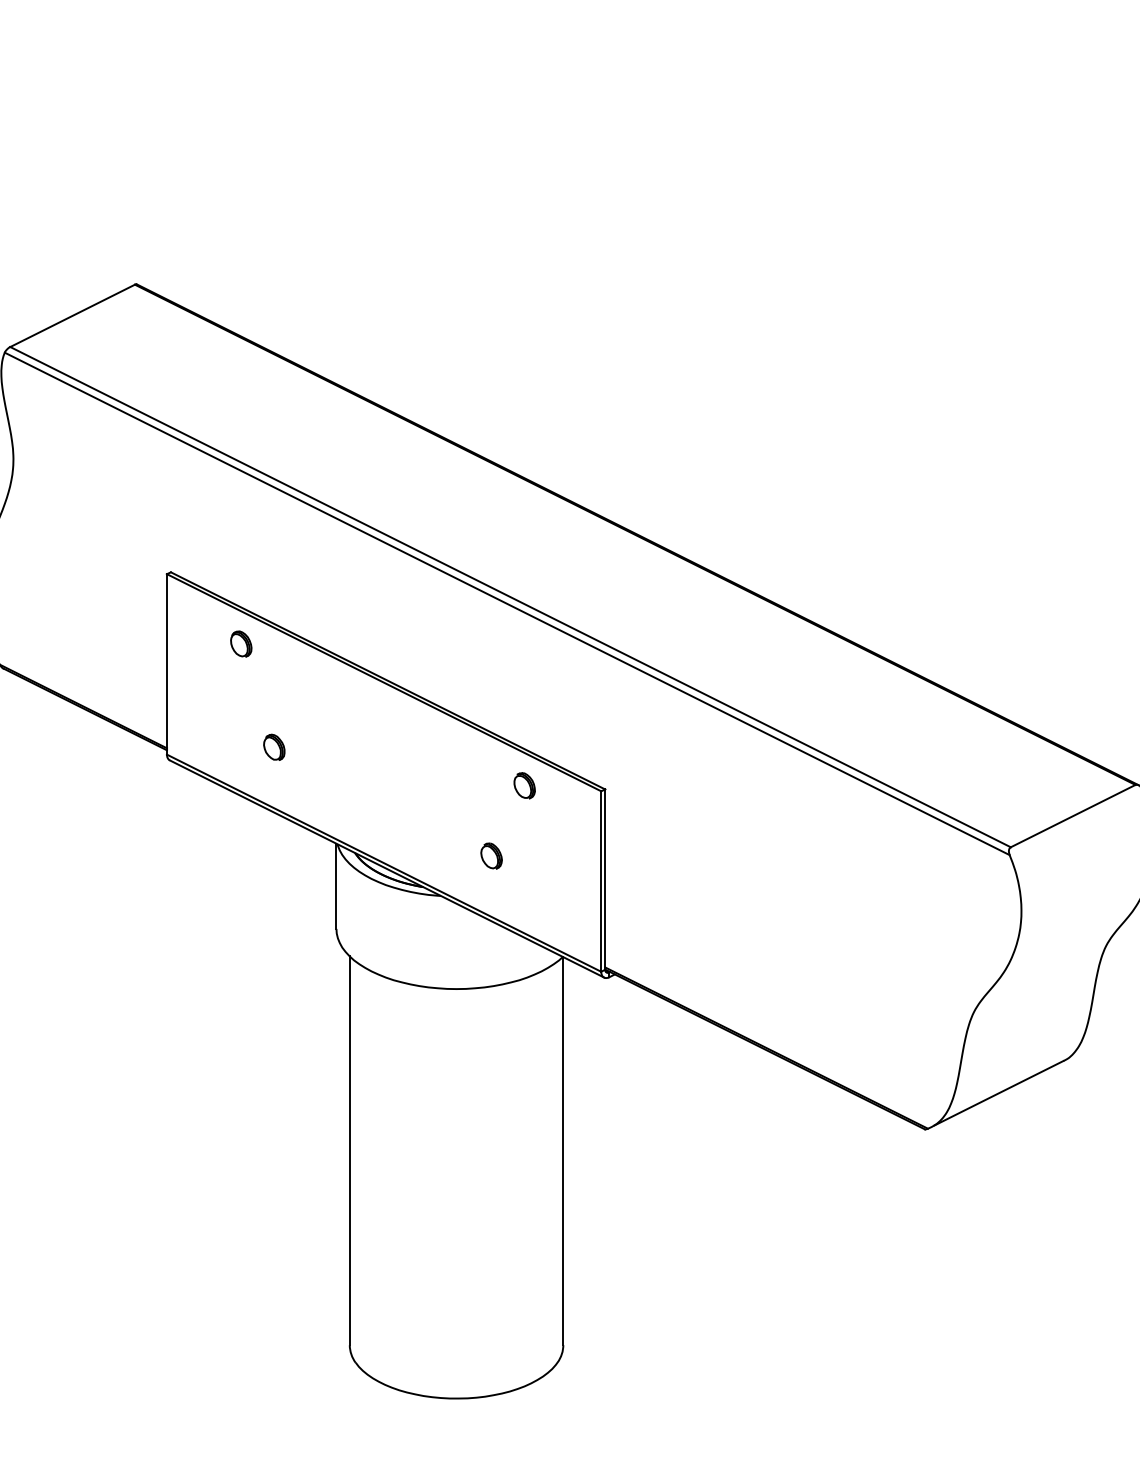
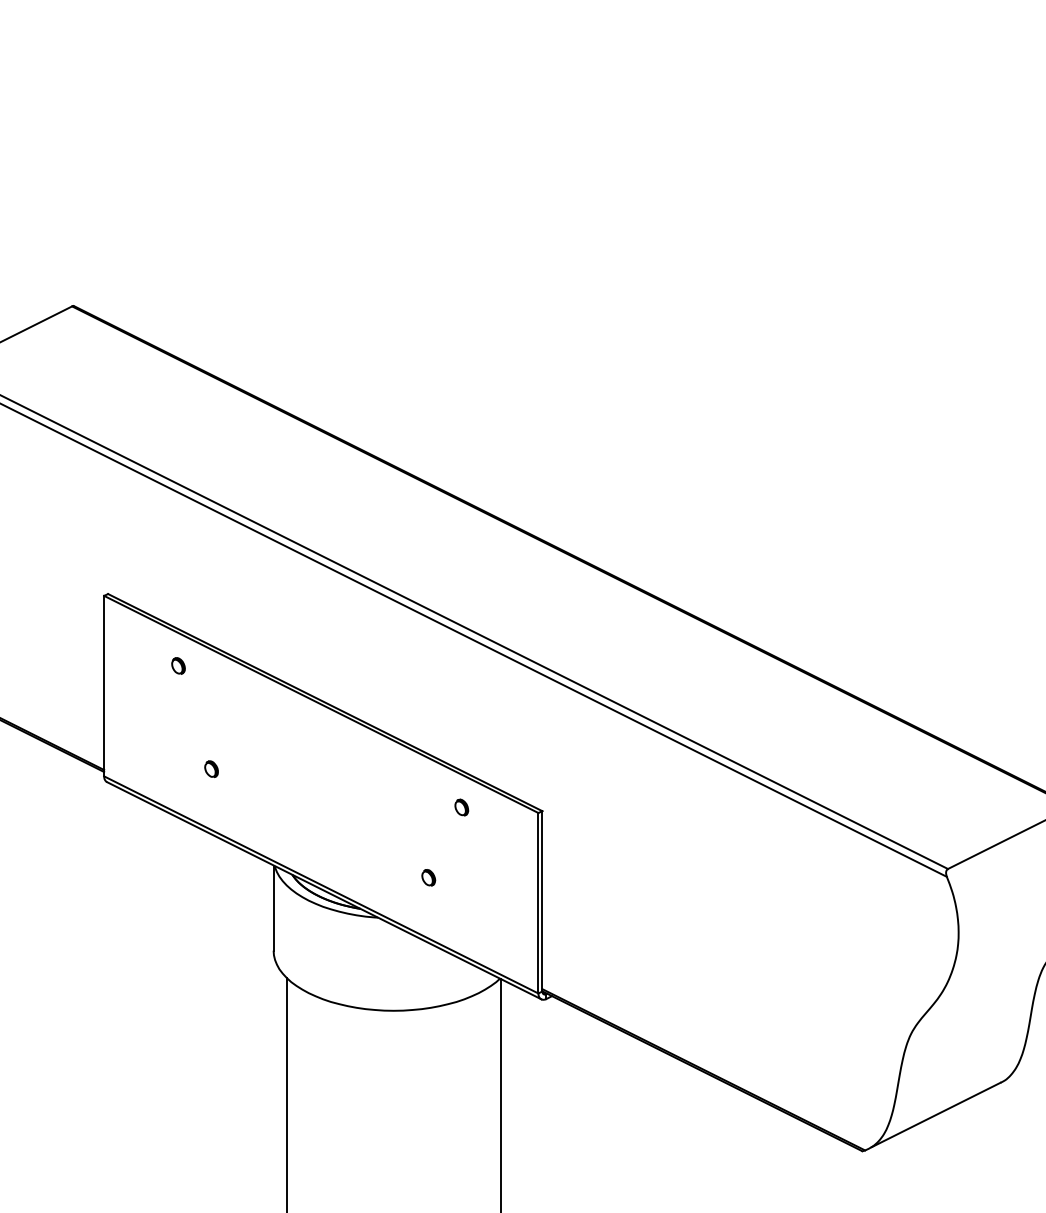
part: (241, 644) -> (178, 666), size x0.62
part: (274, 747) -> (211, 769), size x0.62
part: (524, 785) -> (461, 807), size x0.62
part: (491, 855) -> (428, 877), size x0.62

